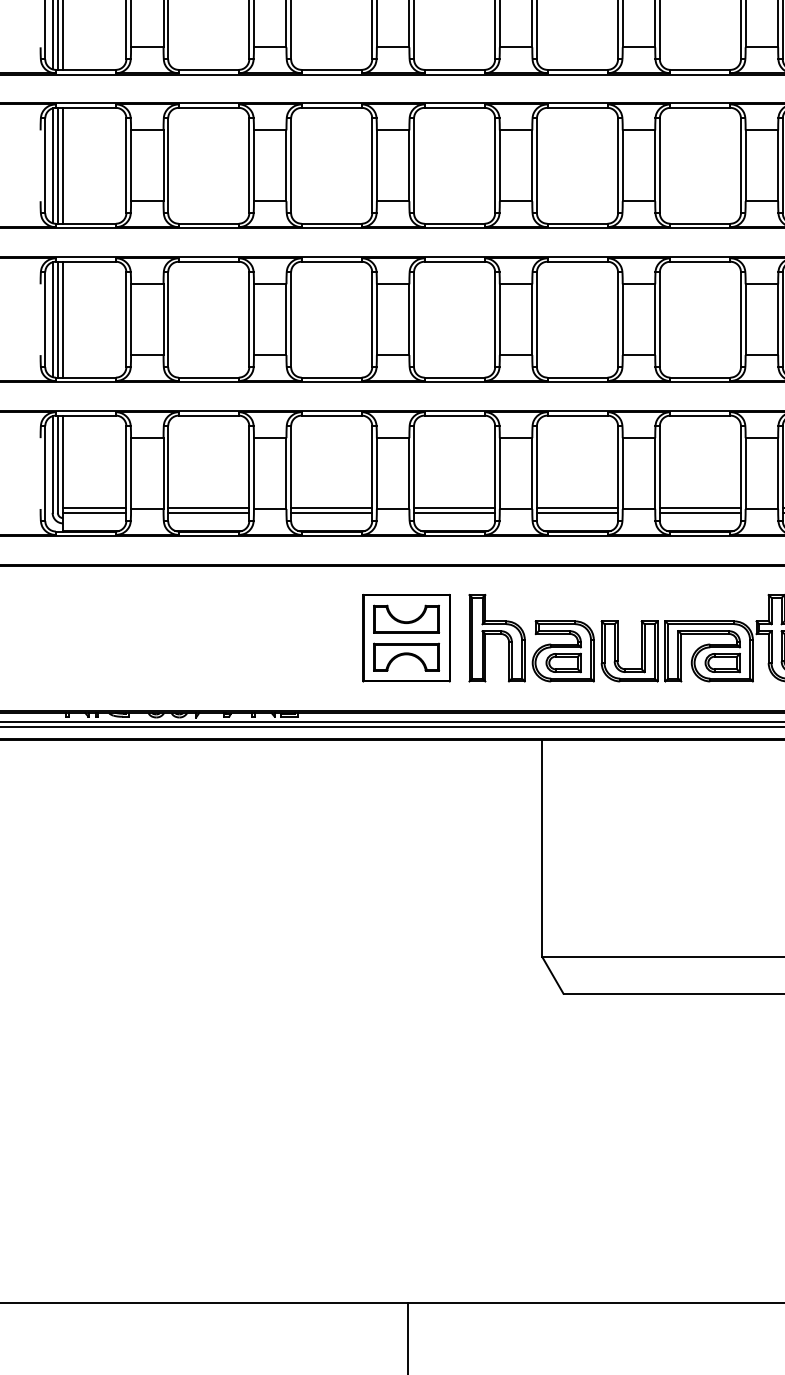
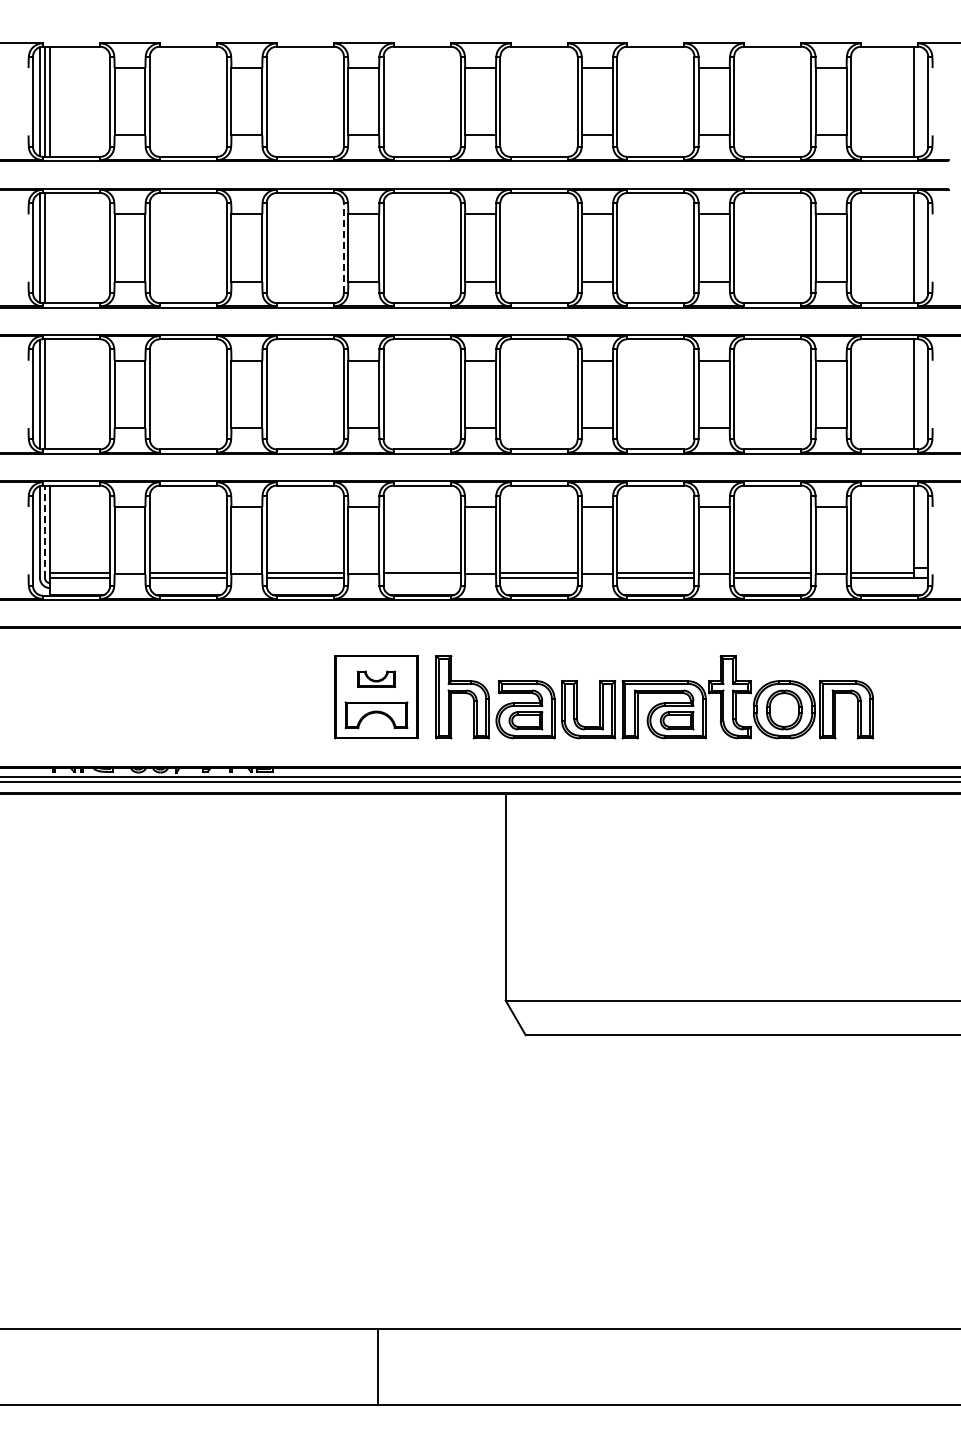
line: (63, 165) -> (50, 247), removed
line: (371, 165) -> (343, 247), solid -> dashed
line: (63, 319) -> (50, 394), removed
line: (57, 463) -> (44, 531), solid -> dashed
line: (453, 513) -> (421, 578), removed
part: (406, 619) -> (376, 679), size x0.6

